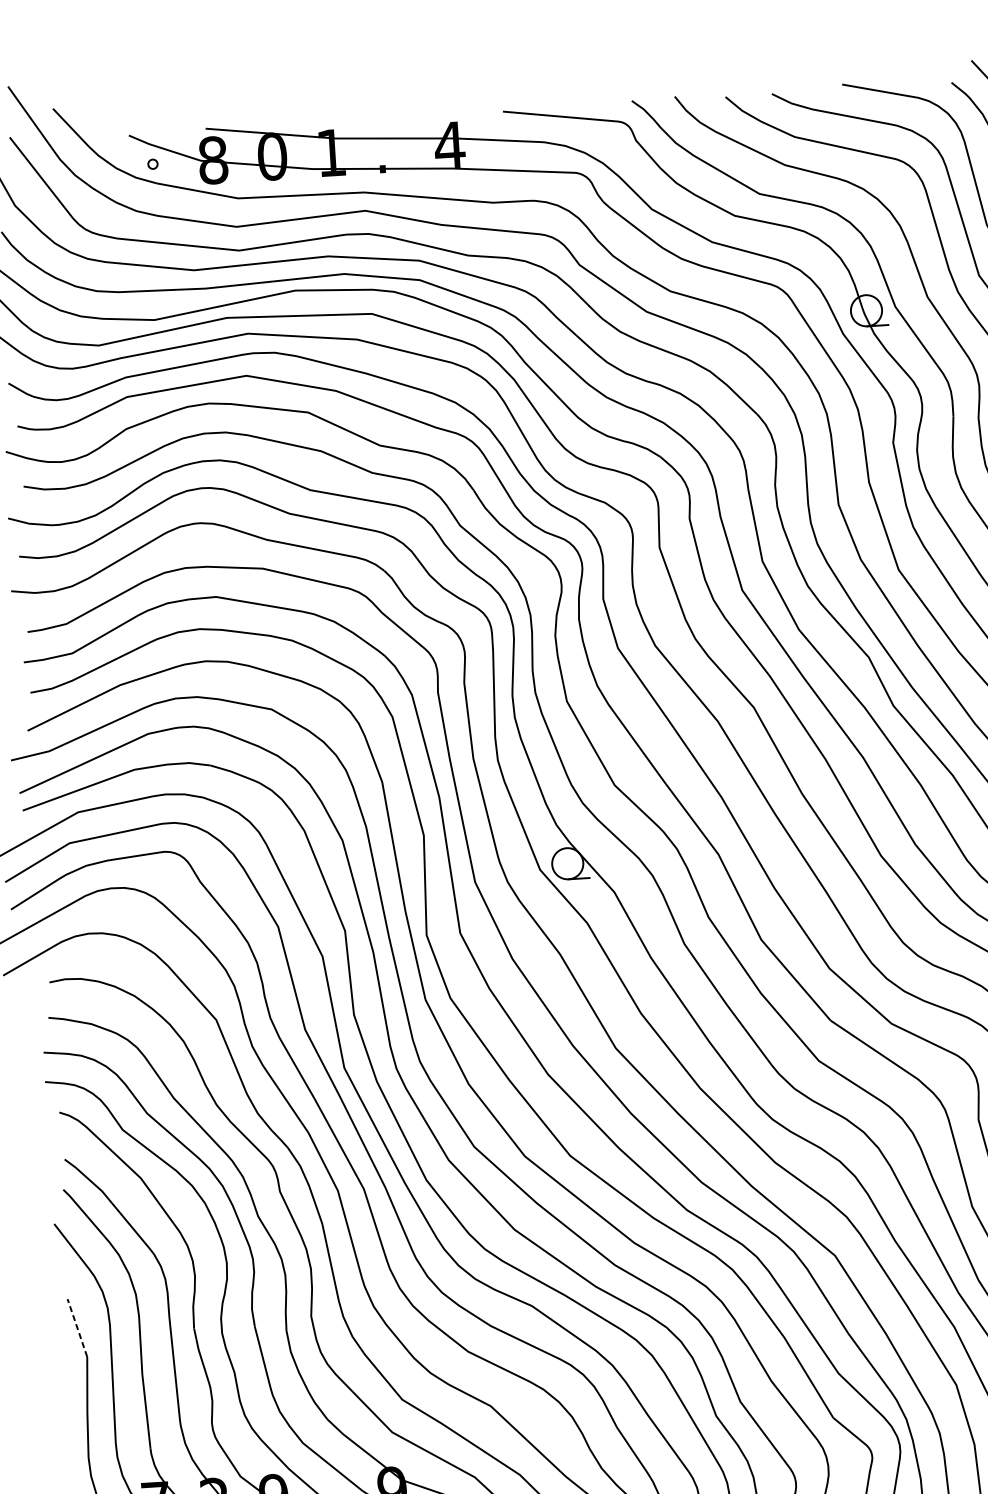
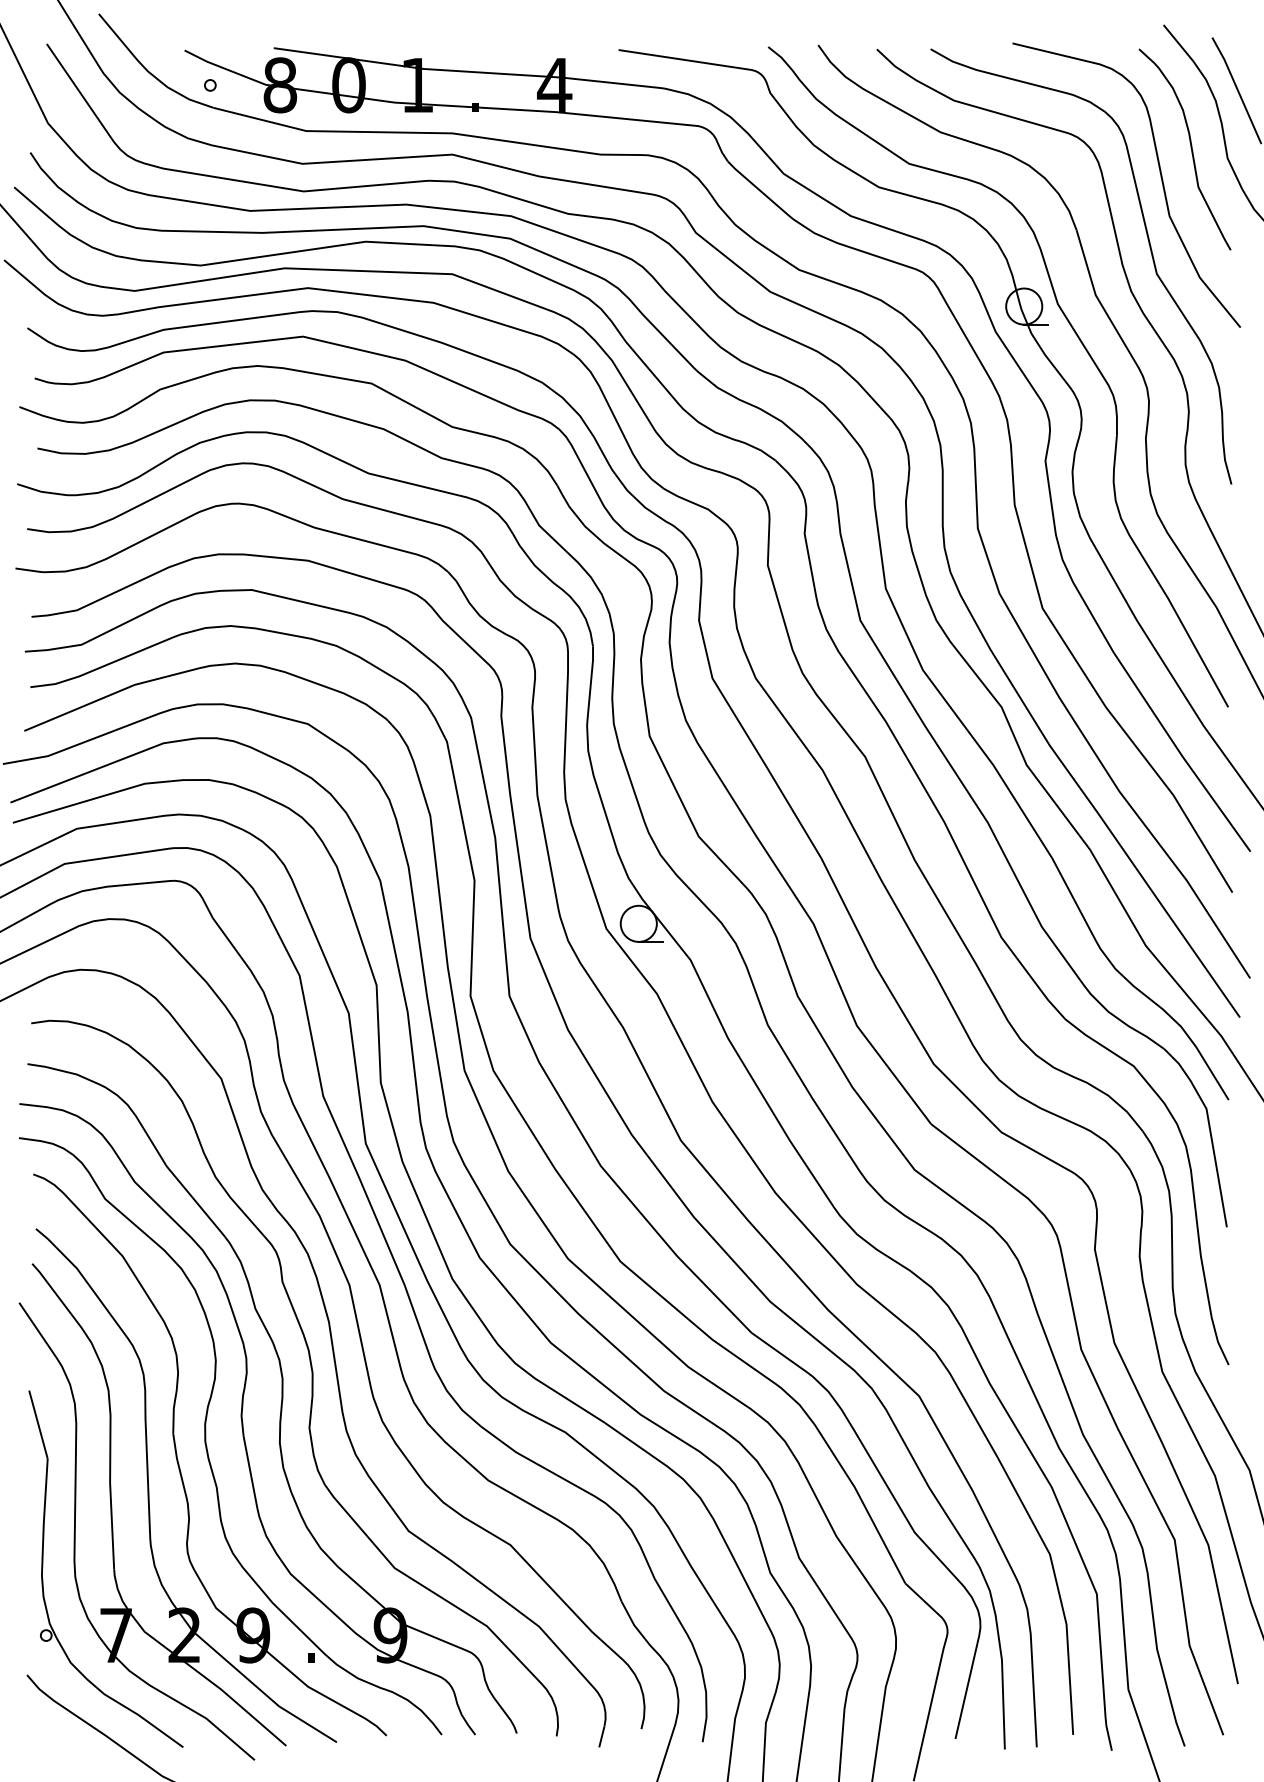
line: (77, 1327) -> (38, 1424), dashed -> solid

